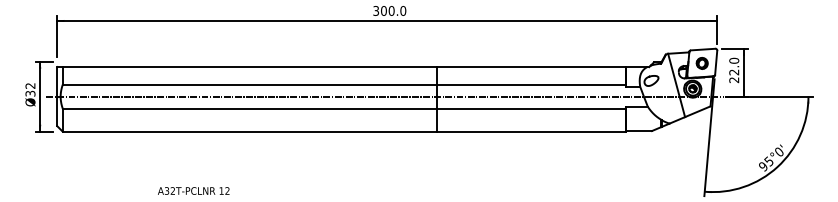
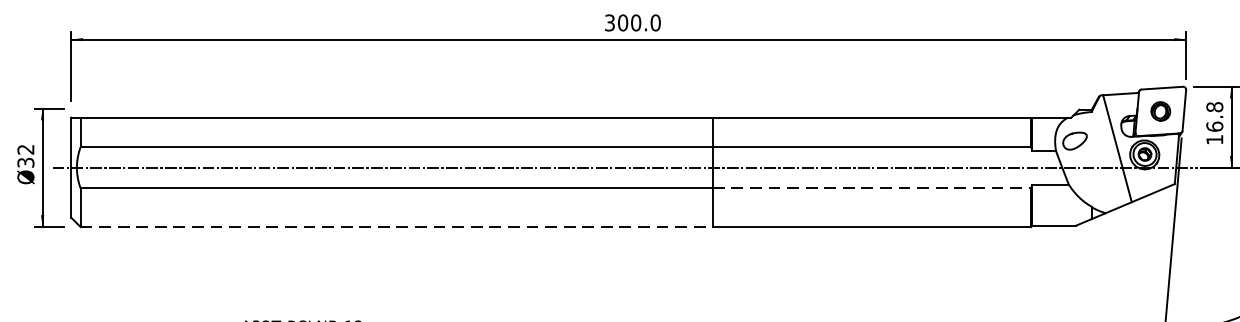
text: (734, 70) -> (1215, 123), 22.0 -> 16.8
line: (531, 108) -> (872, 187), solid -> dashed
line: (250, 131) -> (397, 226), solid -> dashed

